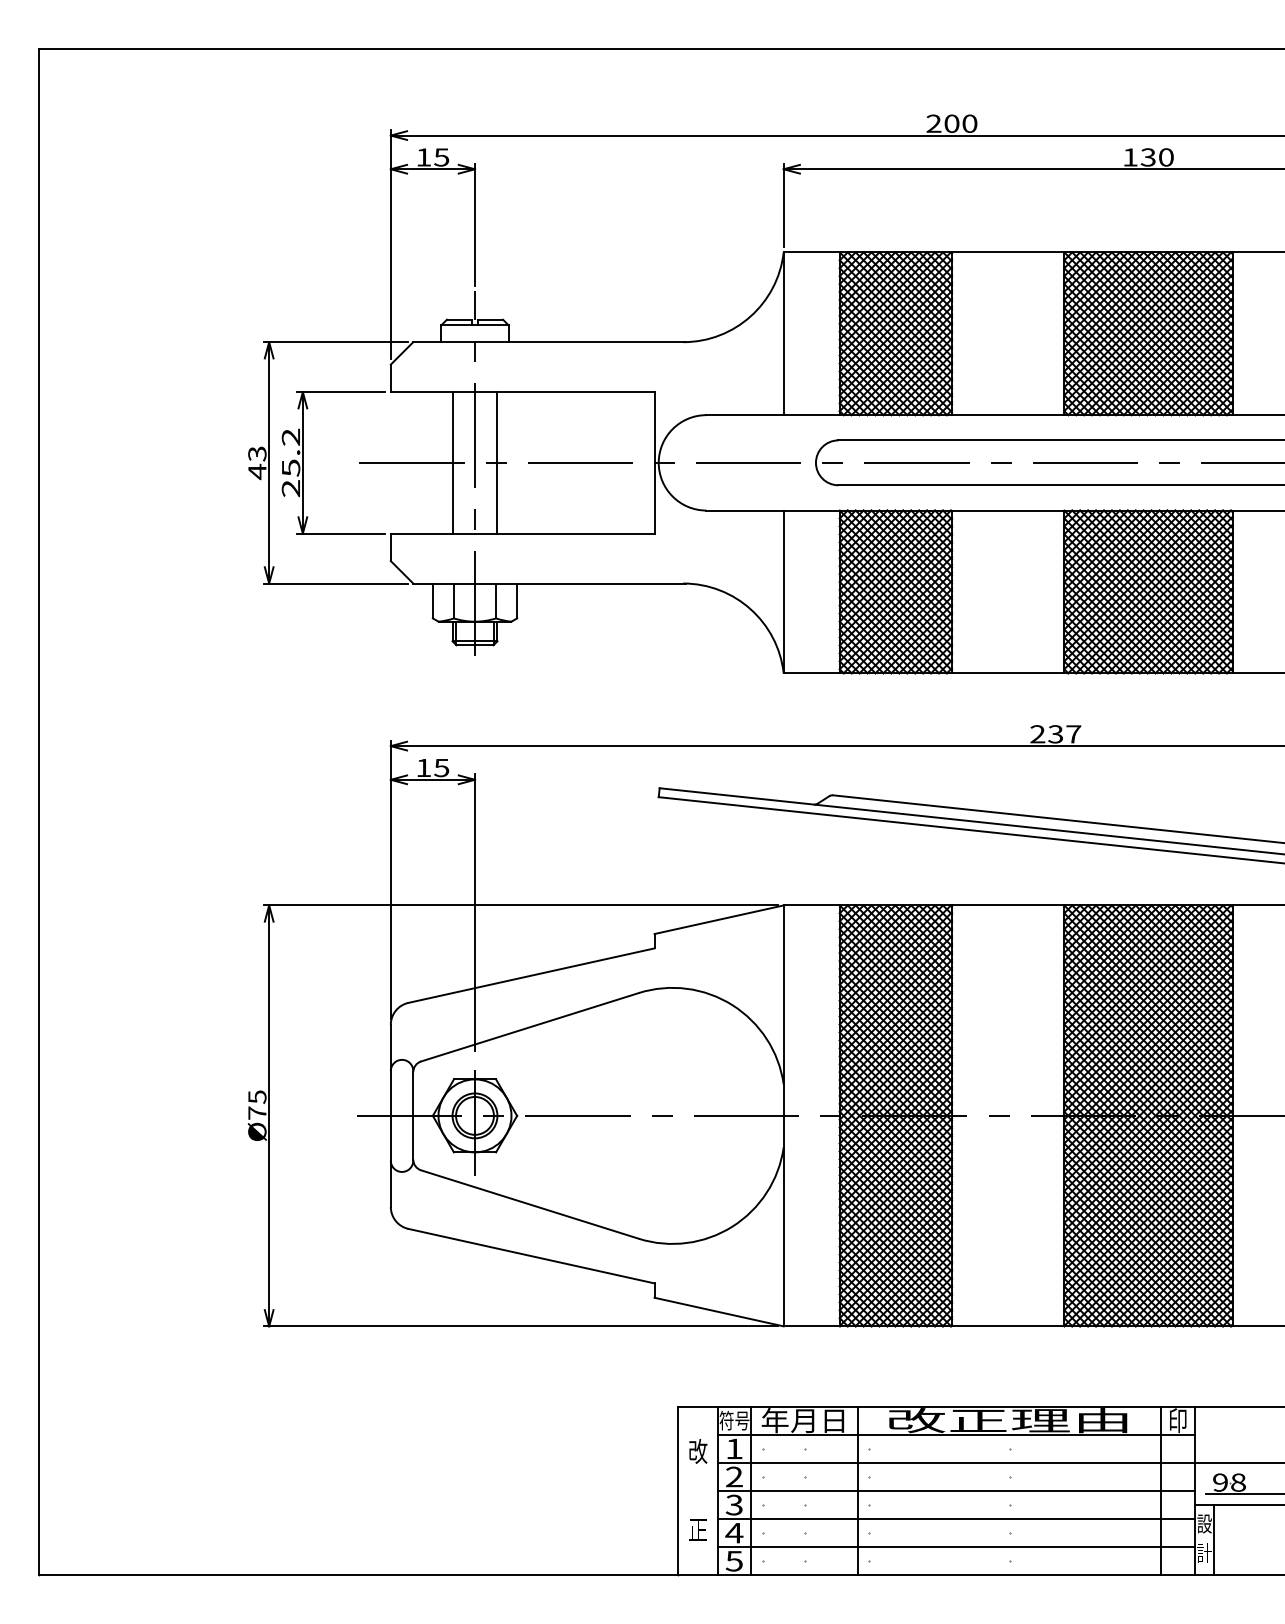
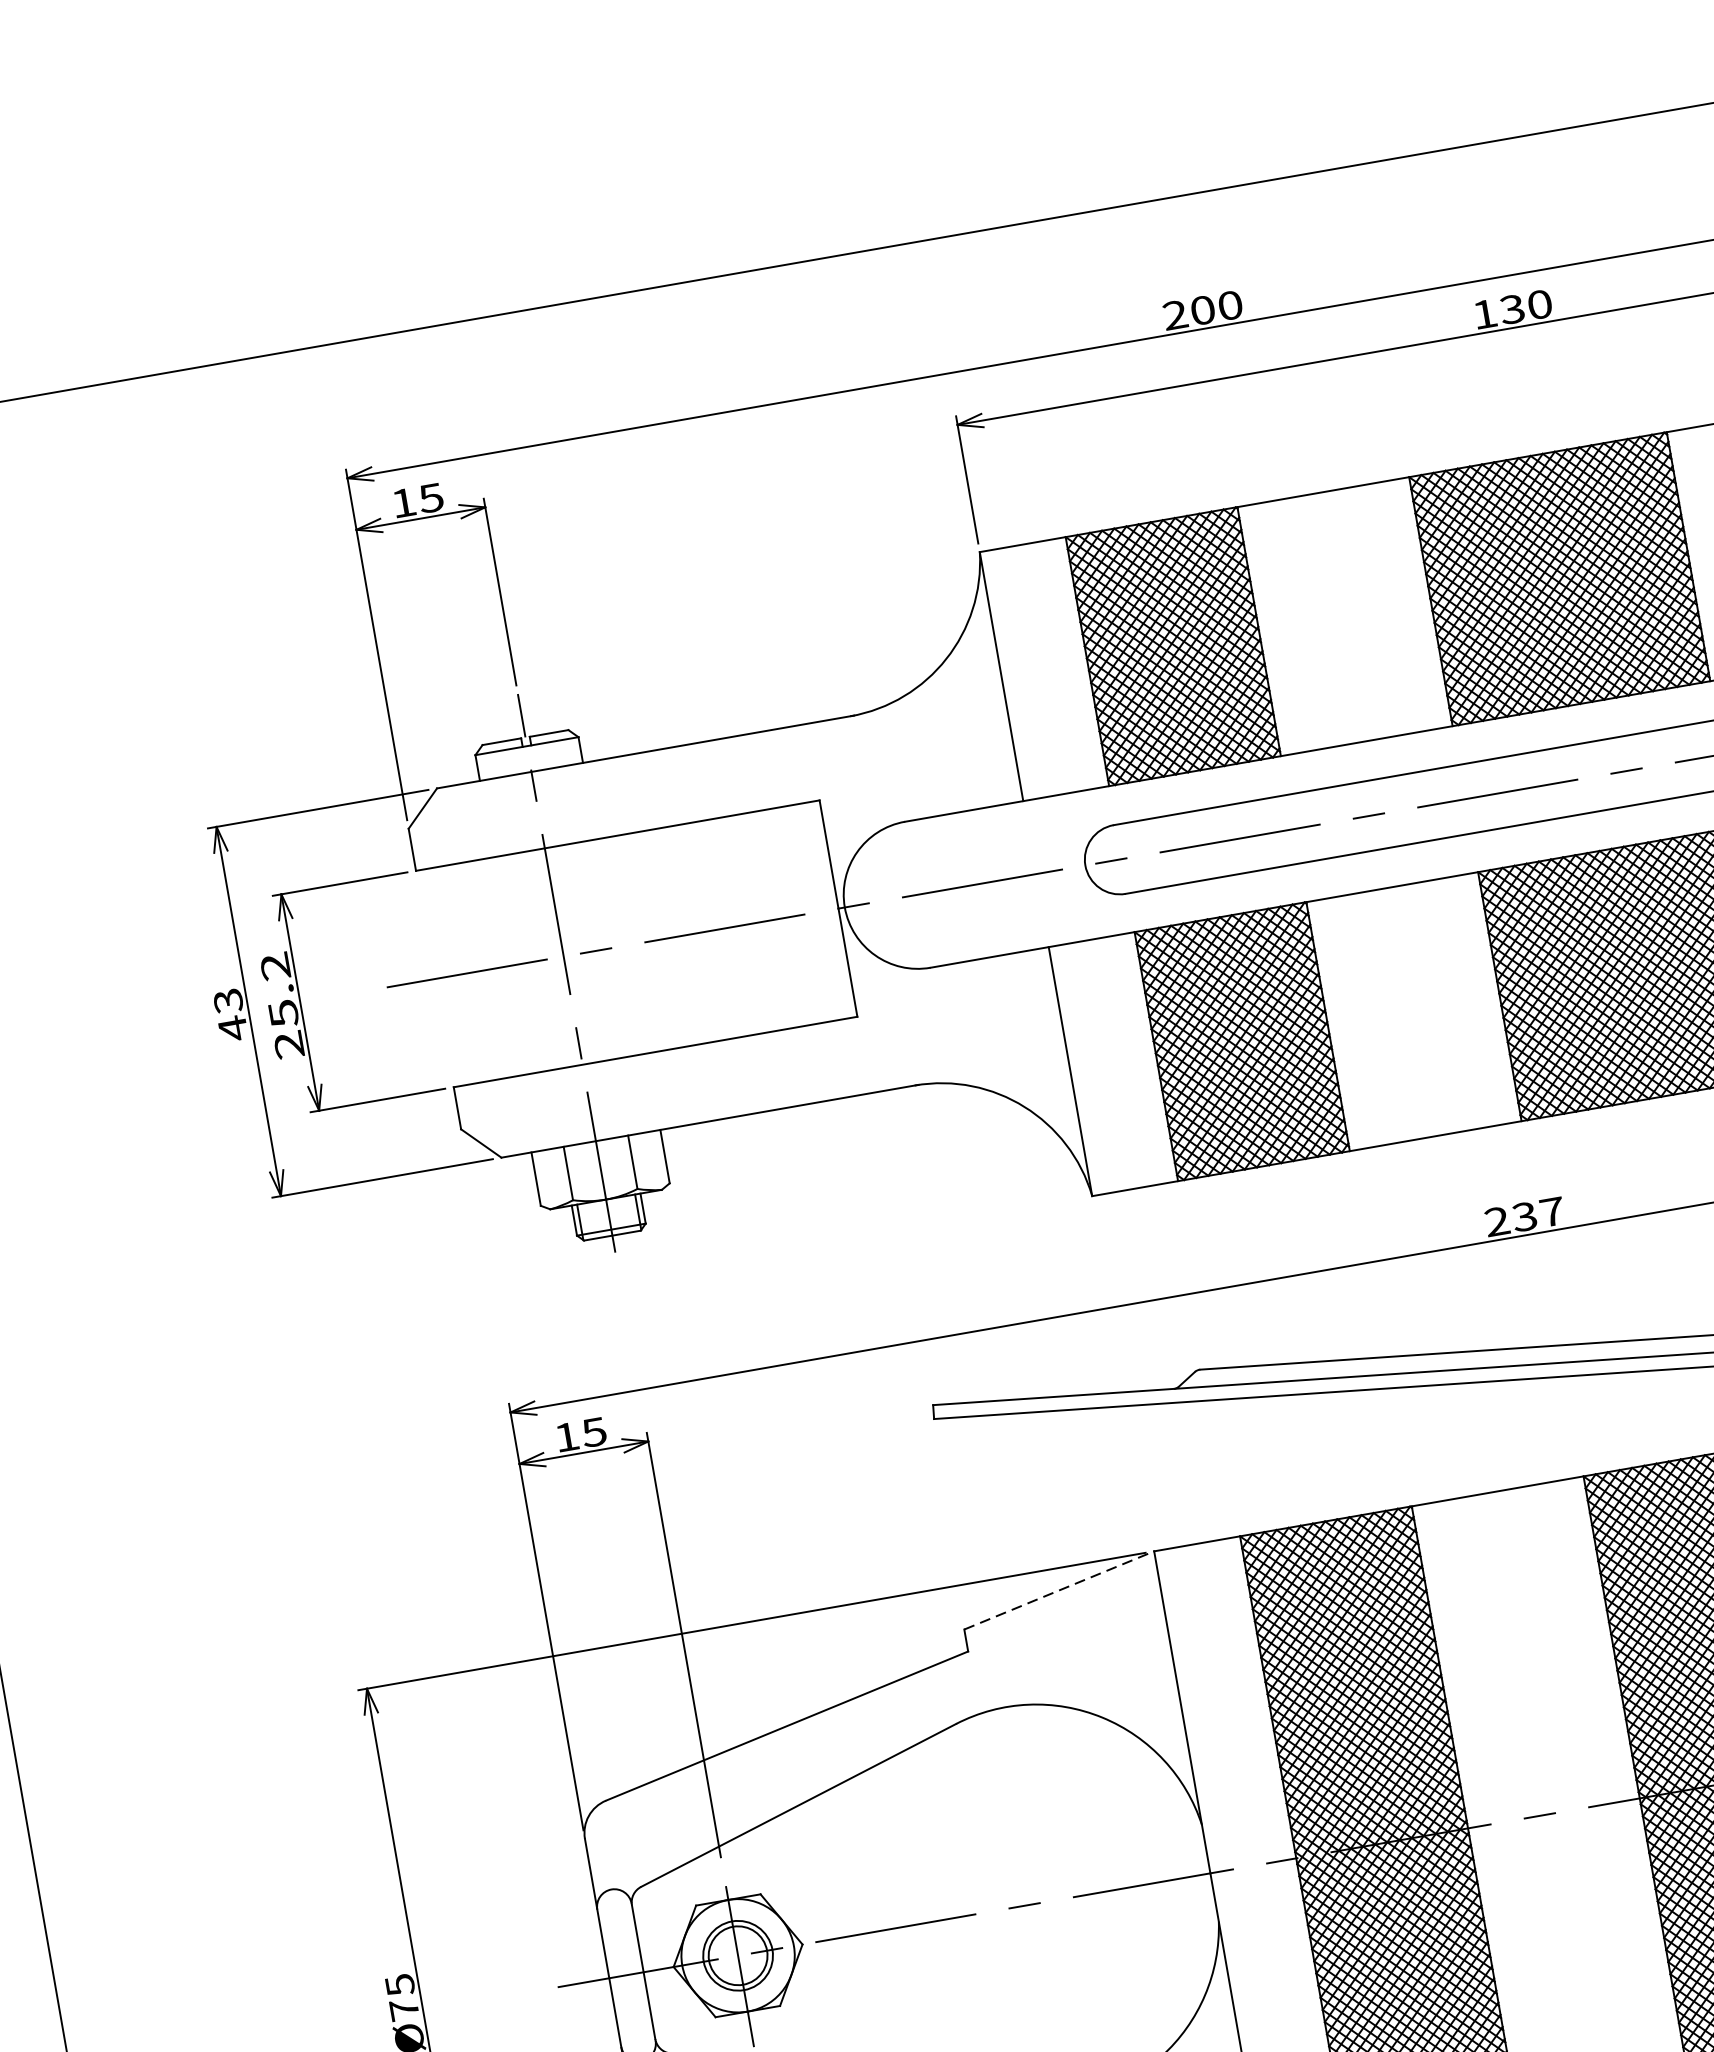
line: (452, 462) -> (529, 962), removed
line: (497, 462) -> (598, 950), removed
line: (719, 919) -> (1059, 1589), solid -> dashed

